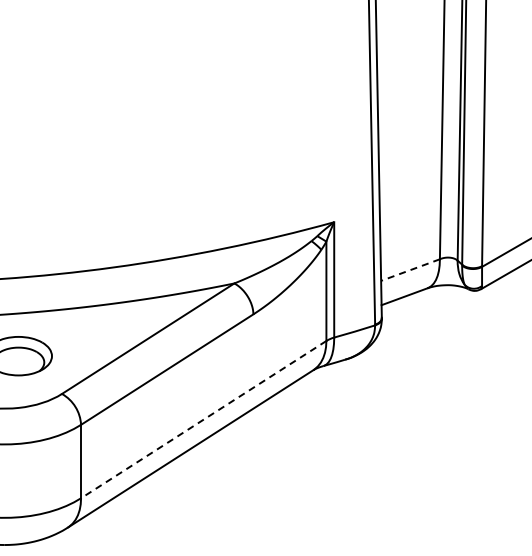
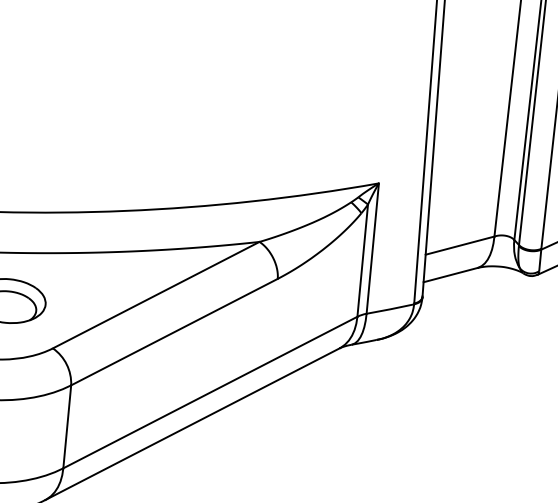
line: (410, 270) -> (459, 246), dashed -> solid
line: (203, 419) -> (210, 392), dashed -> solid

